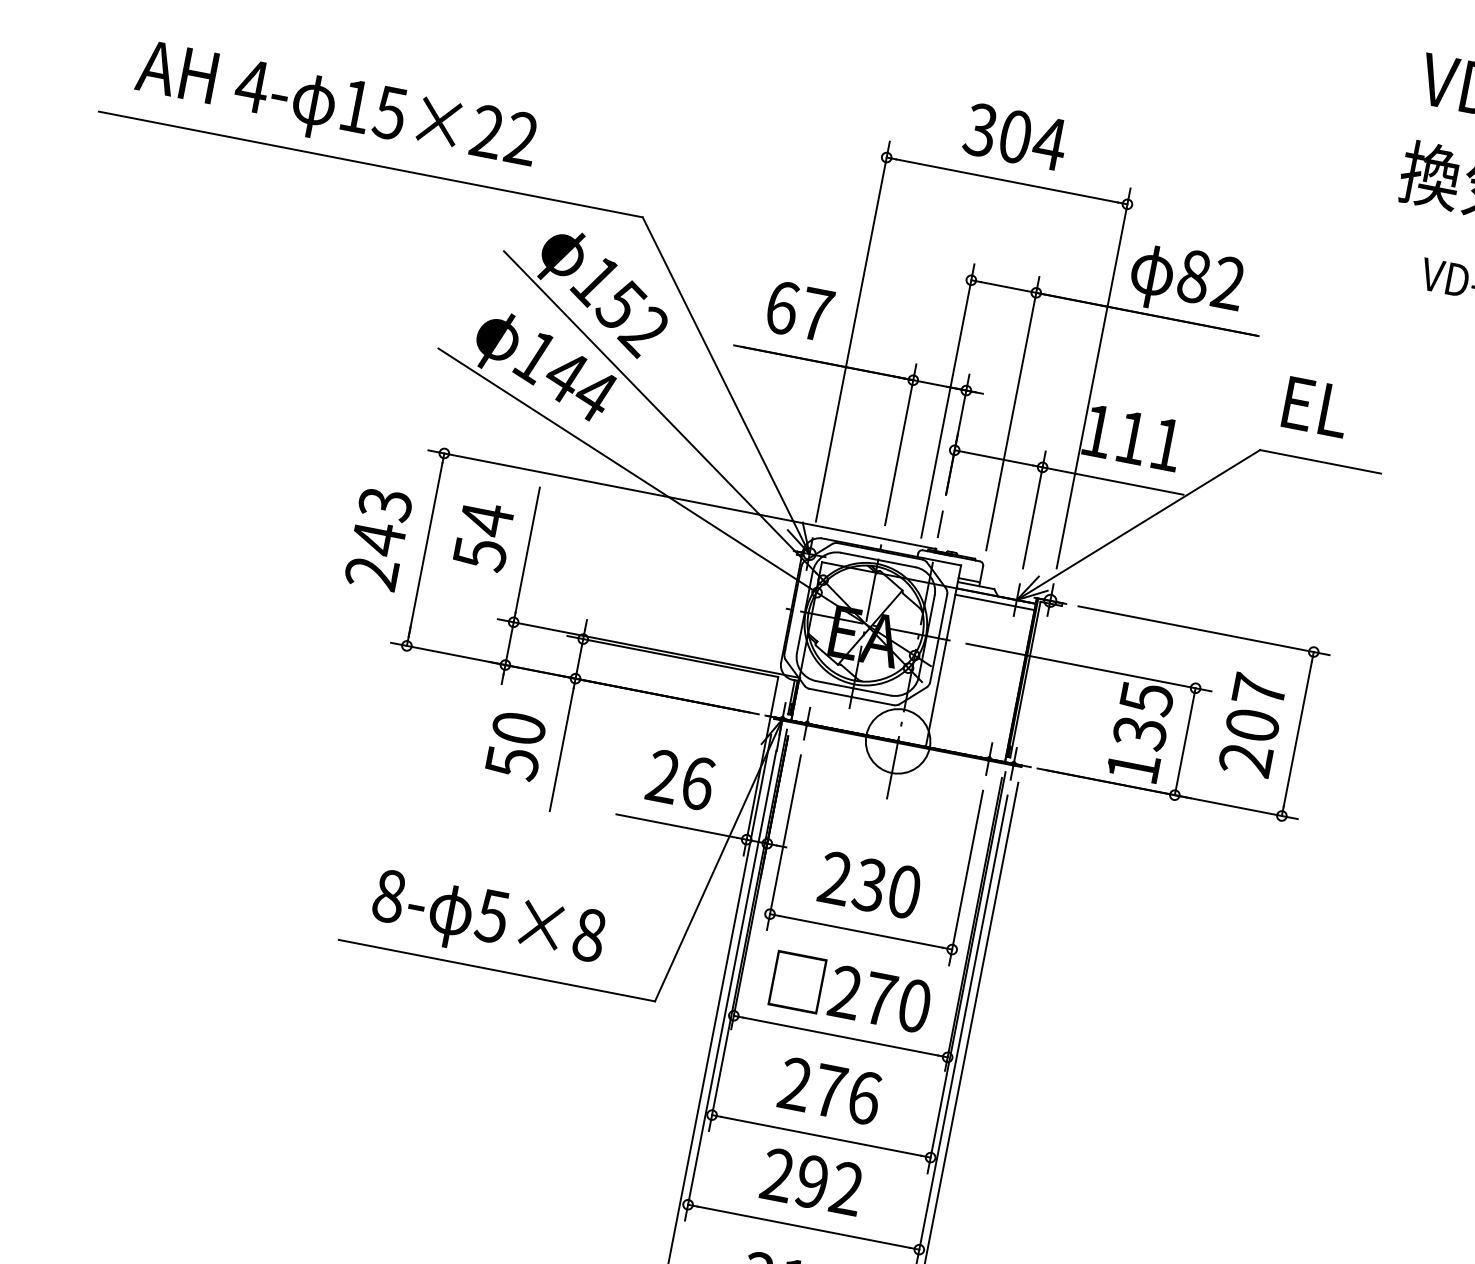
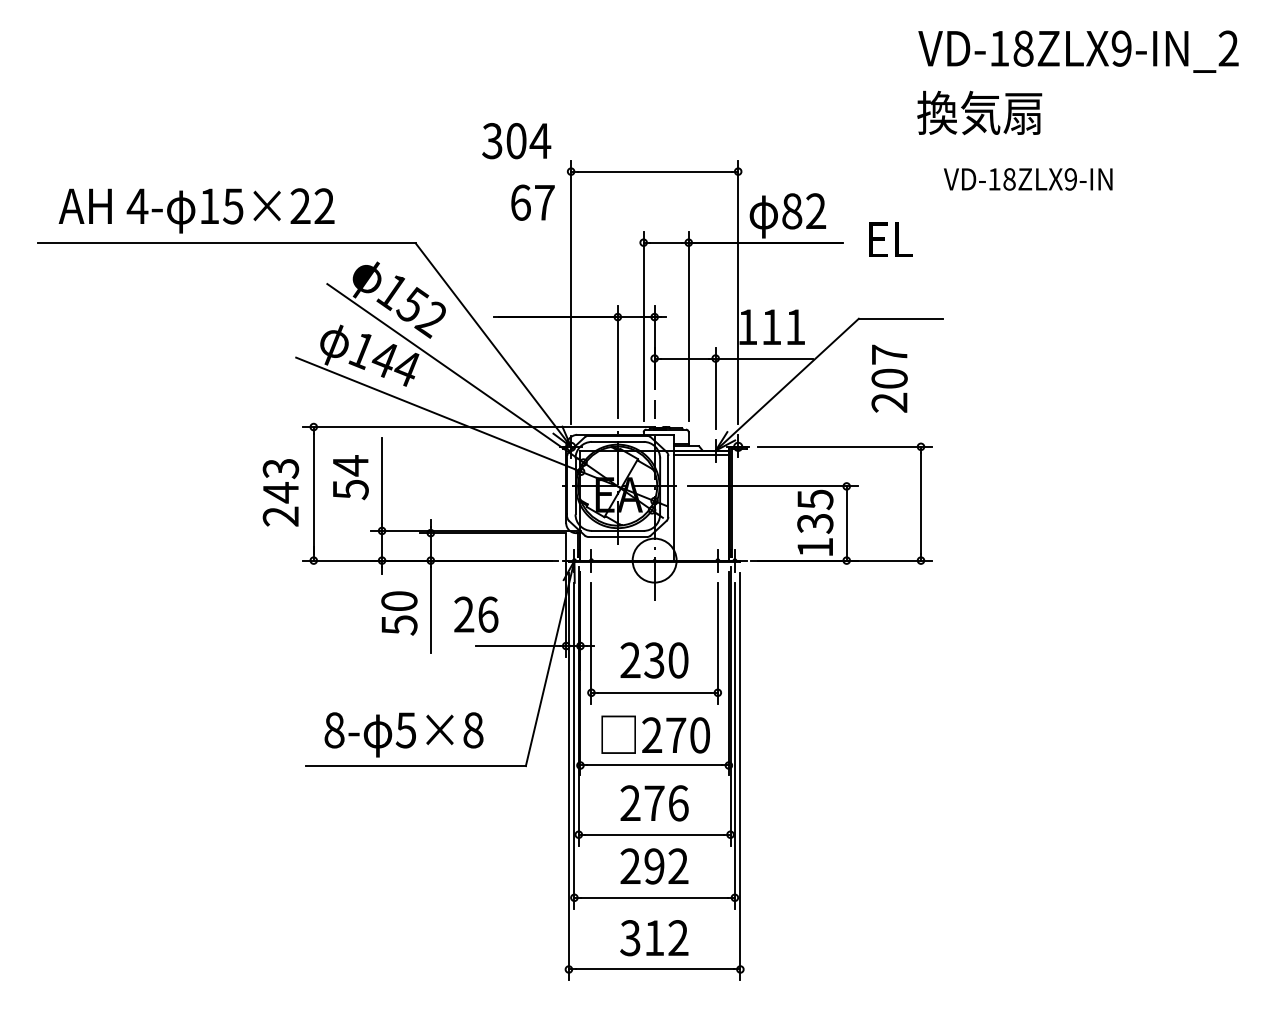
text: (1015, 137) -> (516, 141), moved
text: (799, 310) -> (532, 202), moved
text: (1315, 406) -> (890, 239), moved
text: (1252, 724) -> (889, 378), moved
text: (681, 779) -> (476, 614), moved

